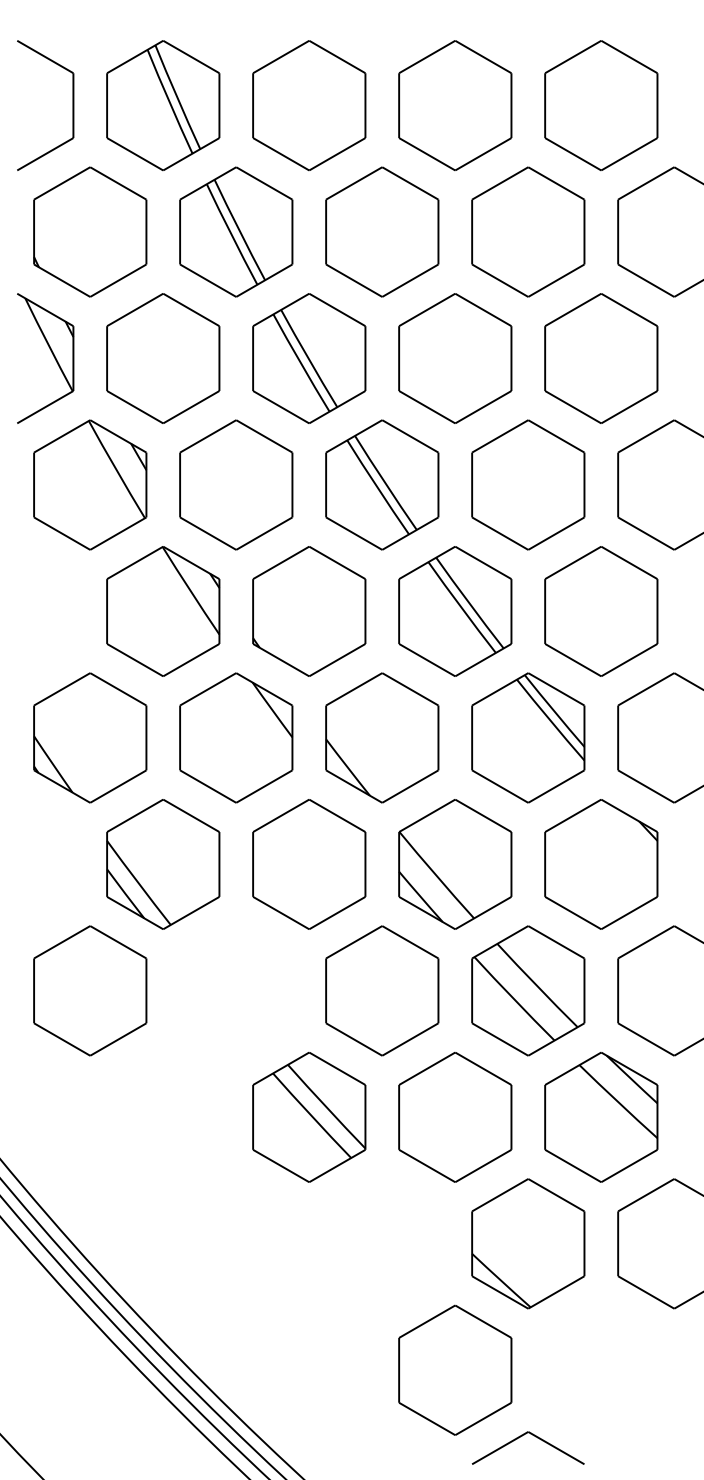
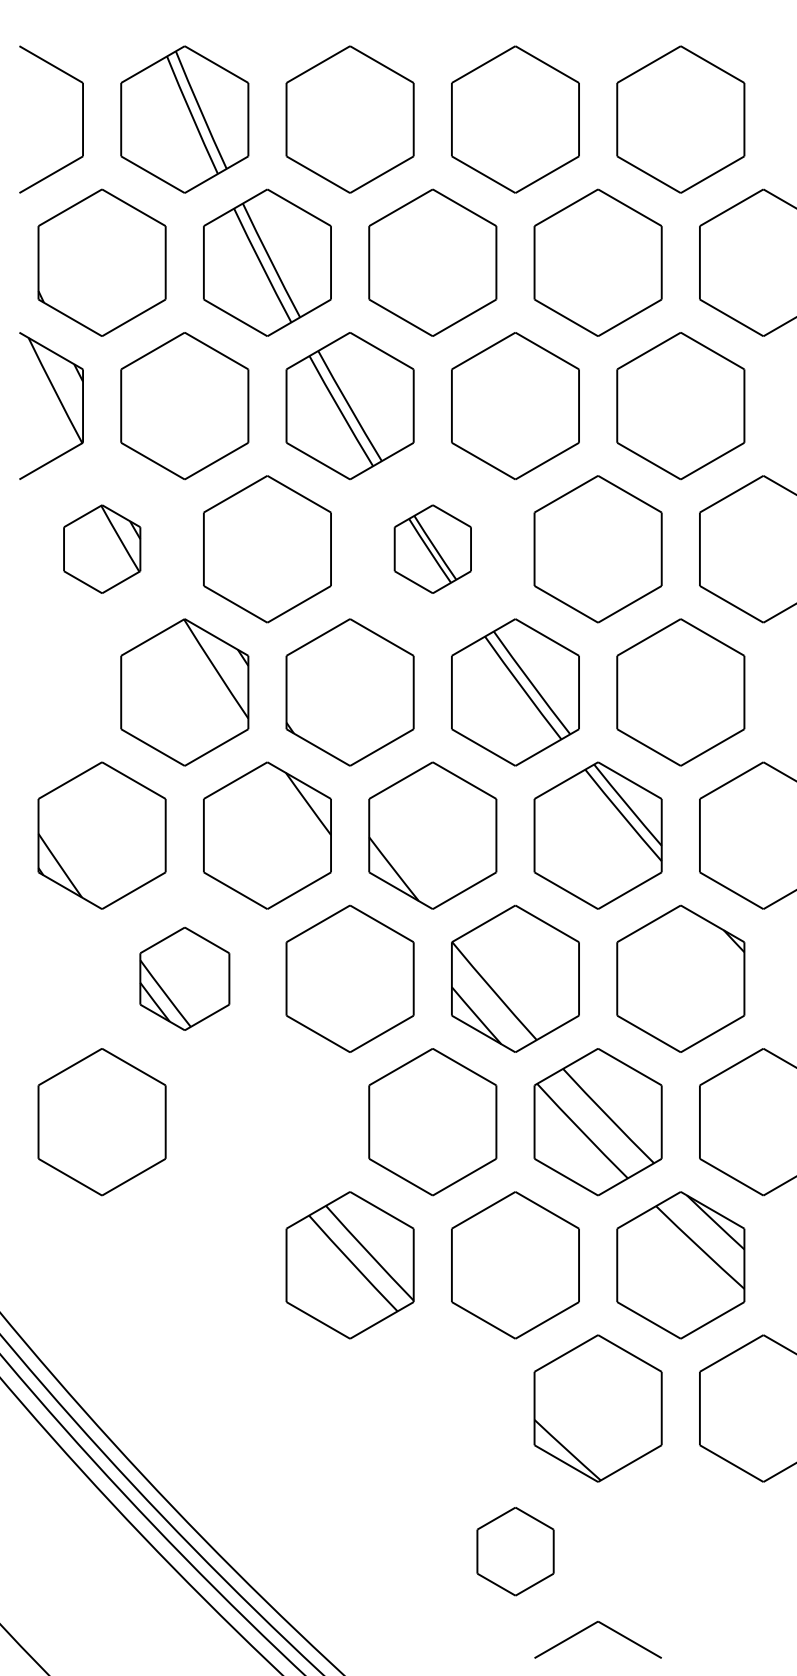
part: (90, 484) -> (102, 548), size x0.6
part: (382, 484) -> (433, 548), size x0.6
part: (163, 864) -> (185, 978), size x0.7
part: (455, 1369) -> (515, 1550), size x0.6

